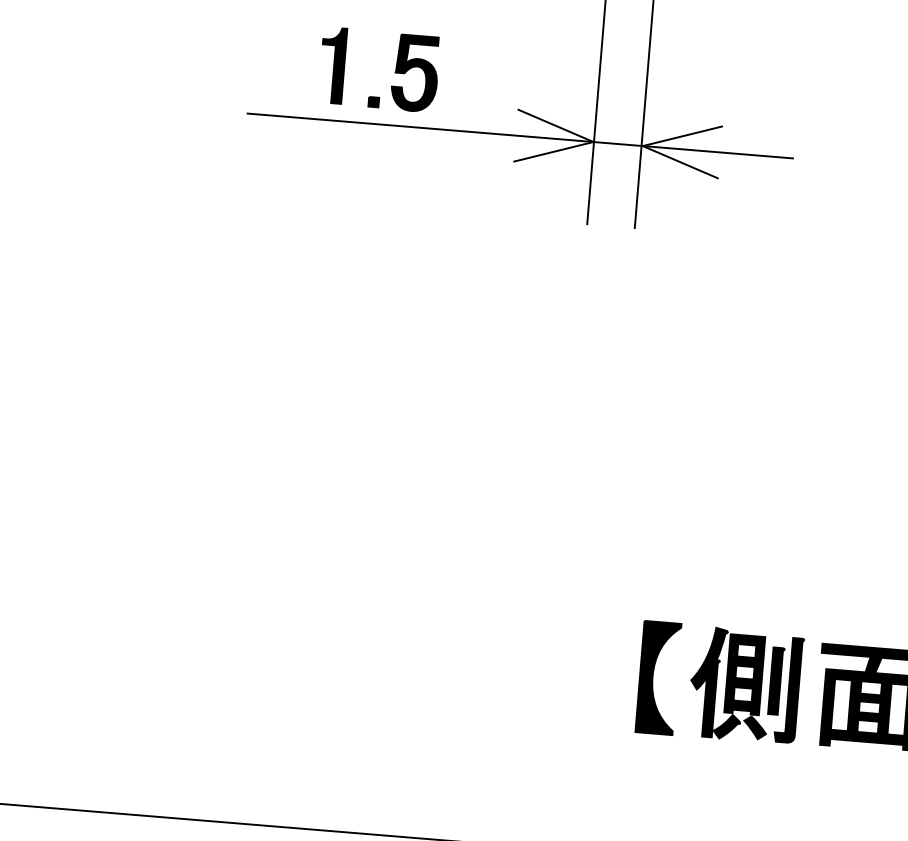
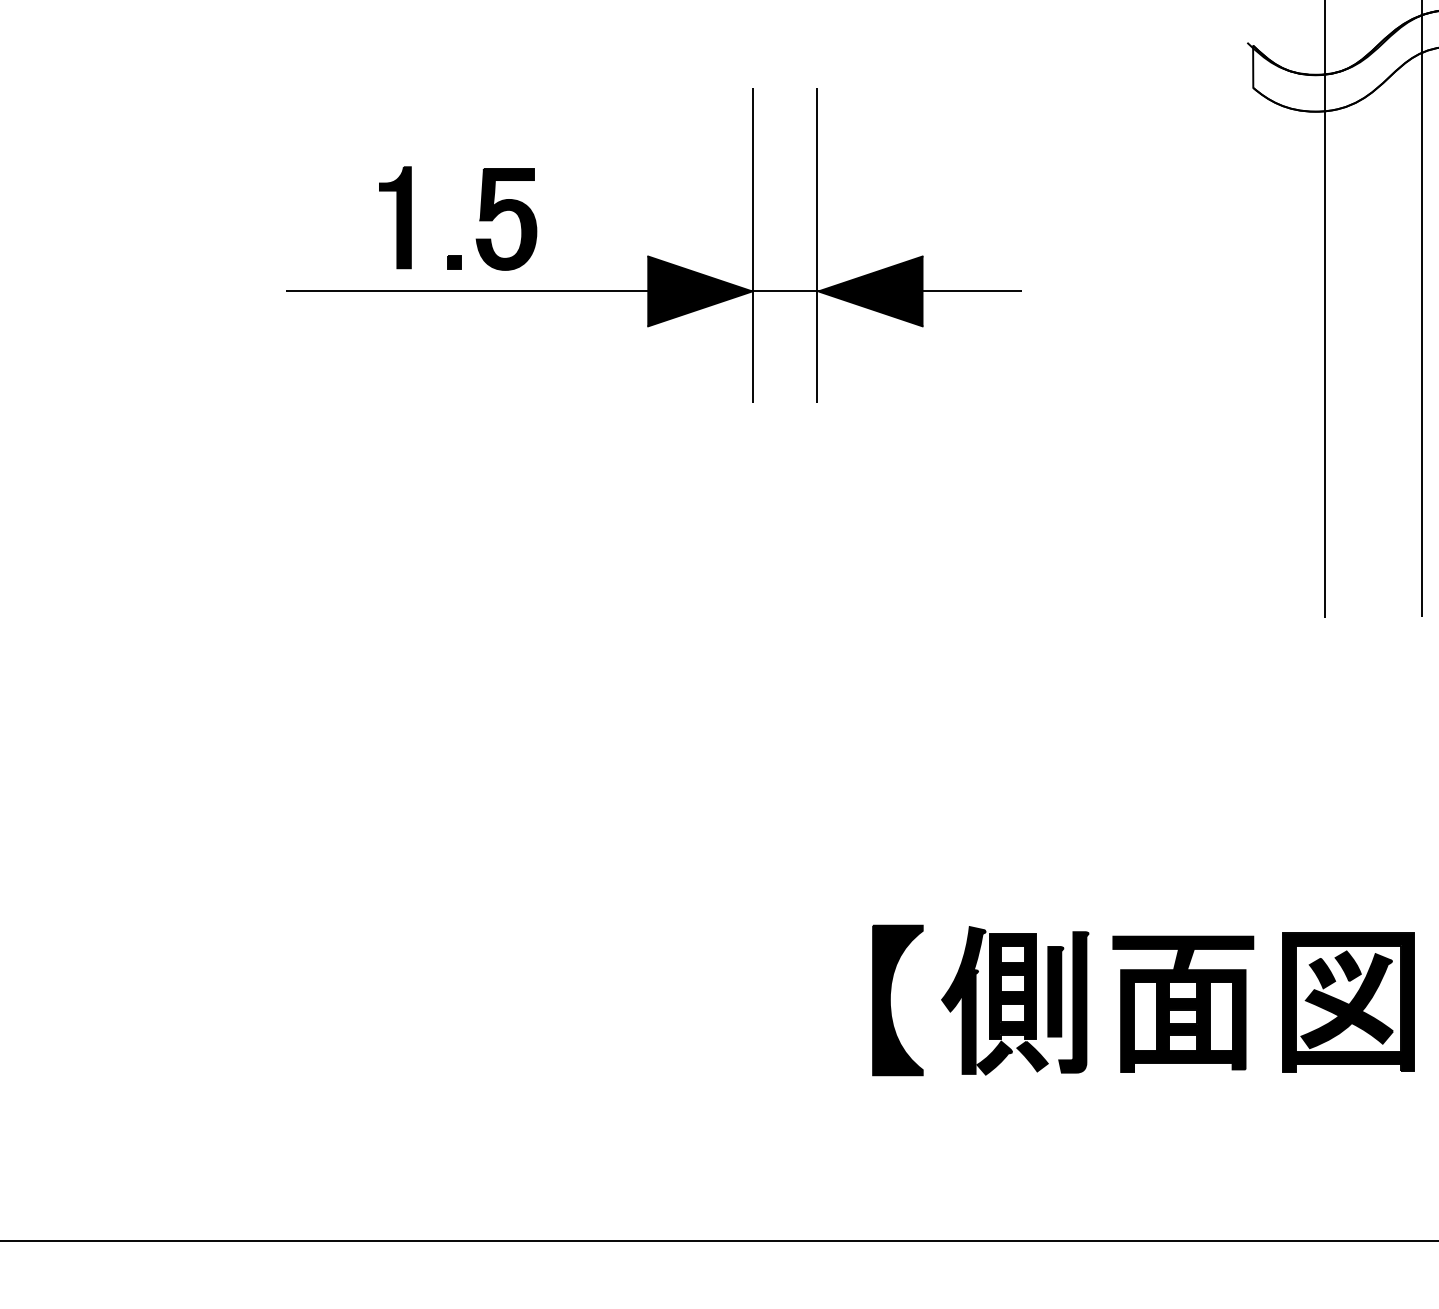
fill: (554, 138) -> (699, 291), added
fill: (681, 149) -> (870, 291), added

